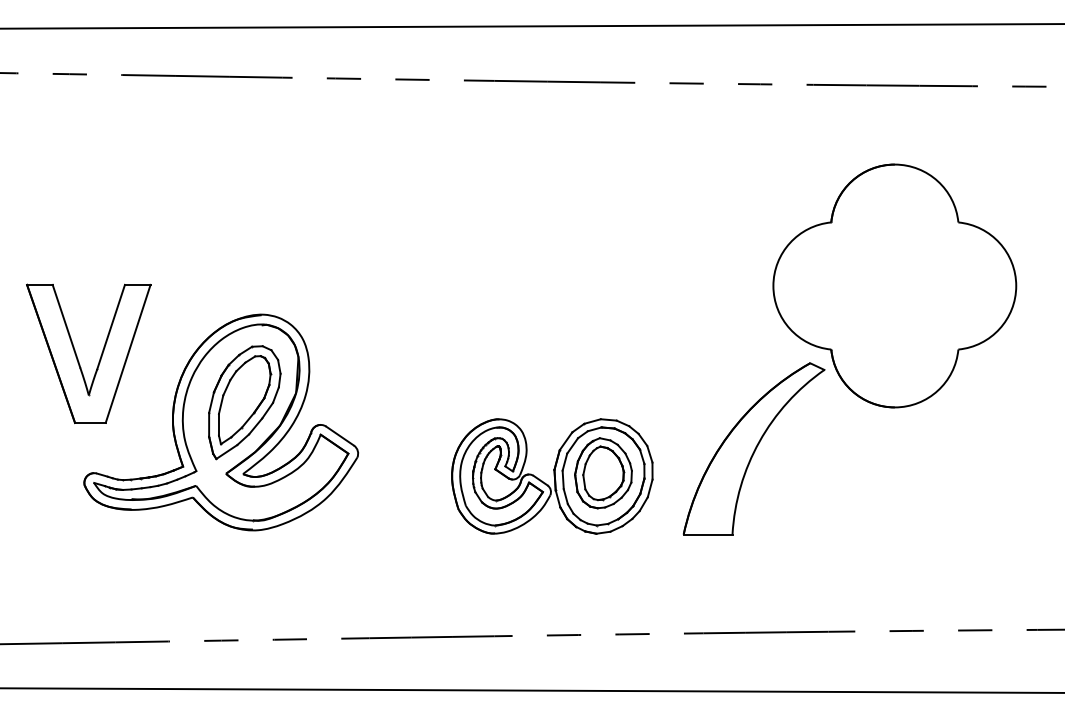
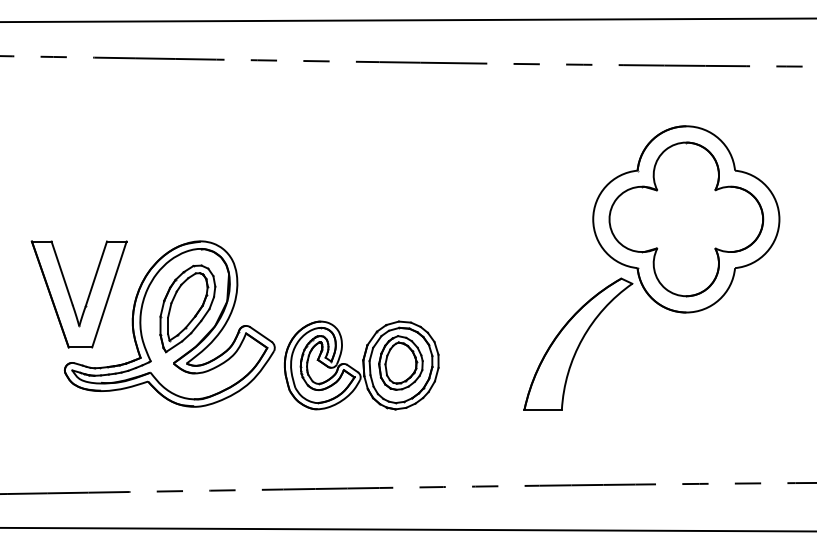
part: (895, 286) -> (686, 219), added
part: (78, 357) -> (71, 297), moved
part: (552, 476) -> (361, 365), moved

